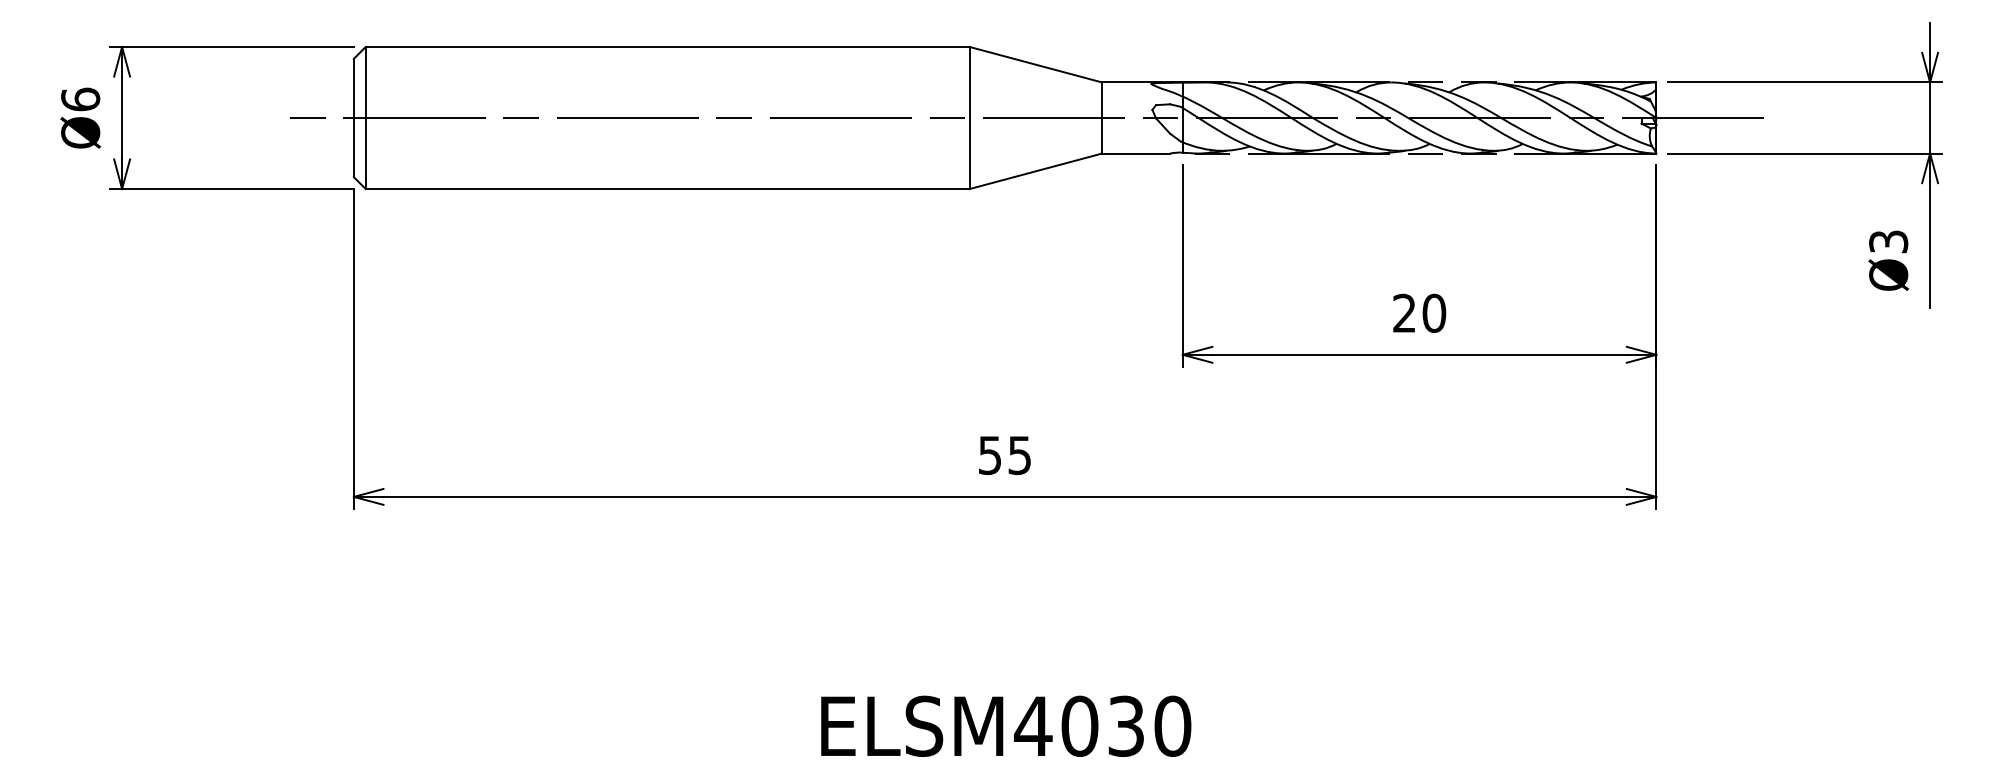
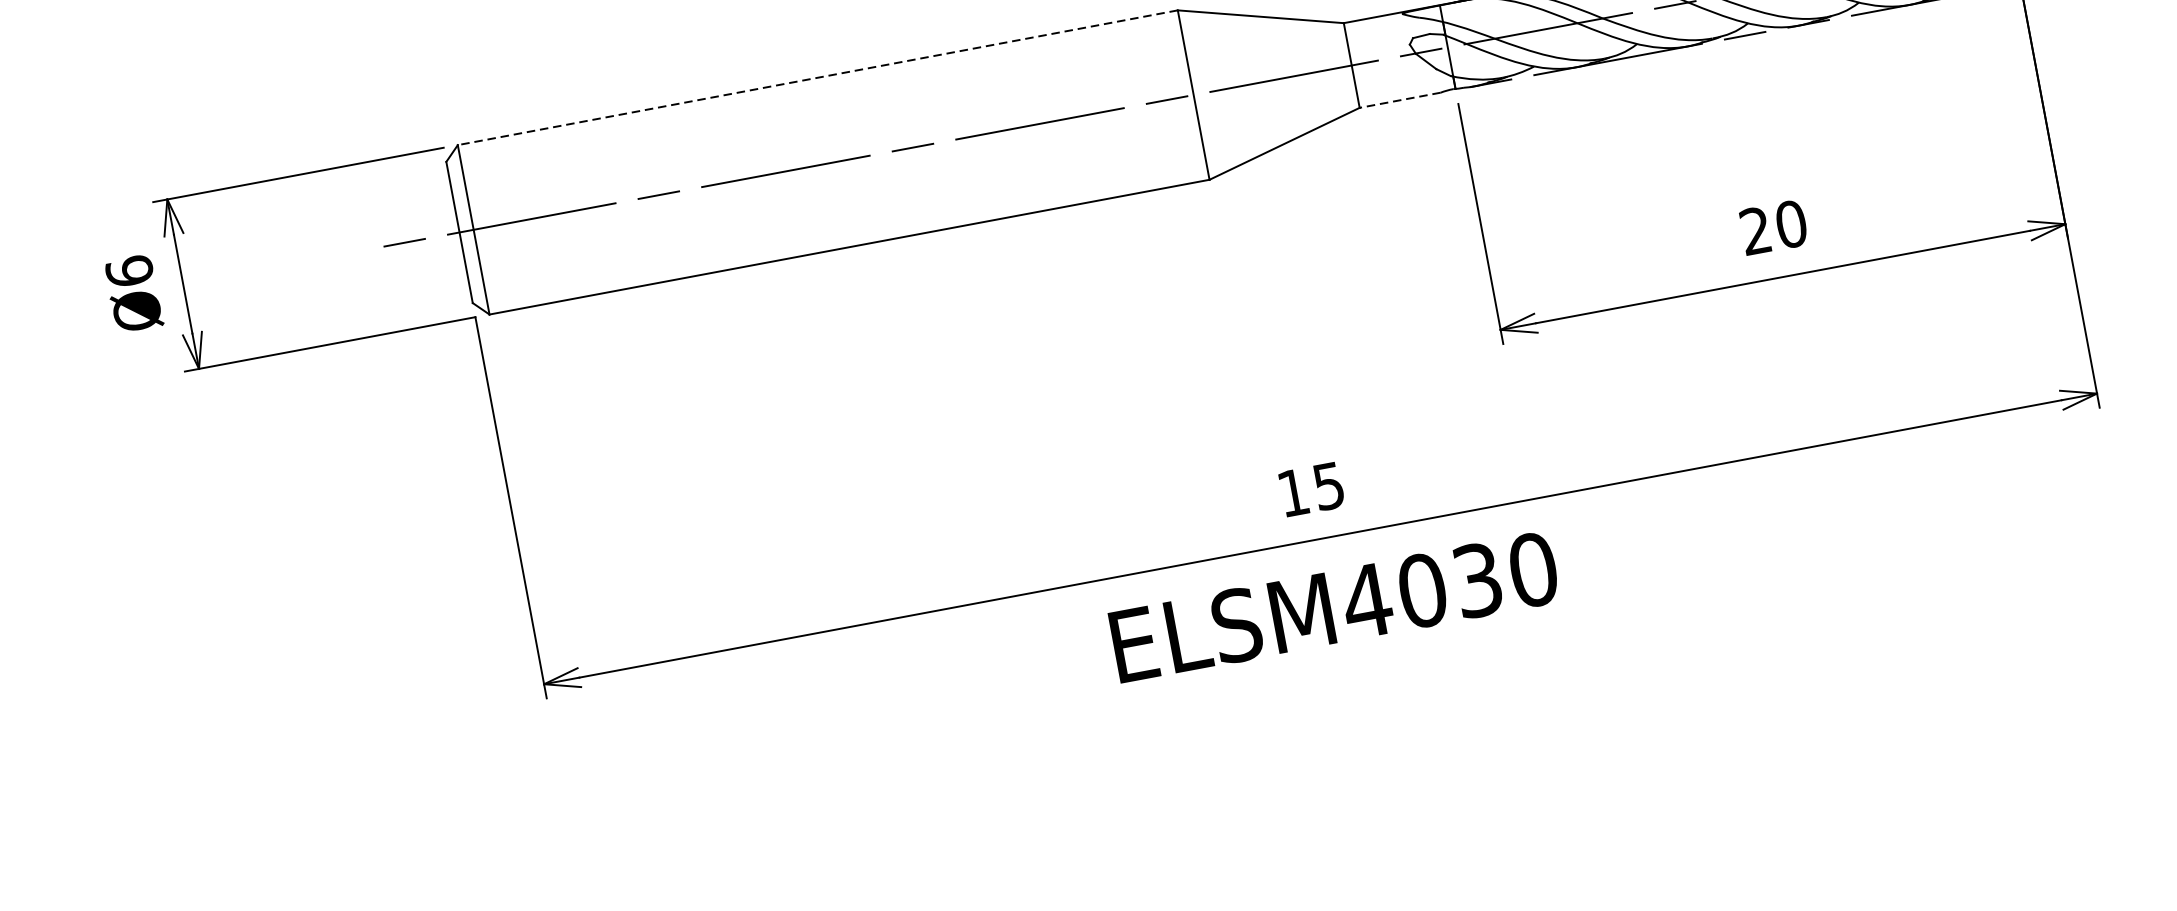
line: (667, 46) -> (817, 77), solid -> dashed
line: (1136, 153) -> (1400, 100), solid -> dashed
text: (989, 455) -> (1292, 493), 55 -> 15
text: (1006, 725) -> (1334, 606), moved

